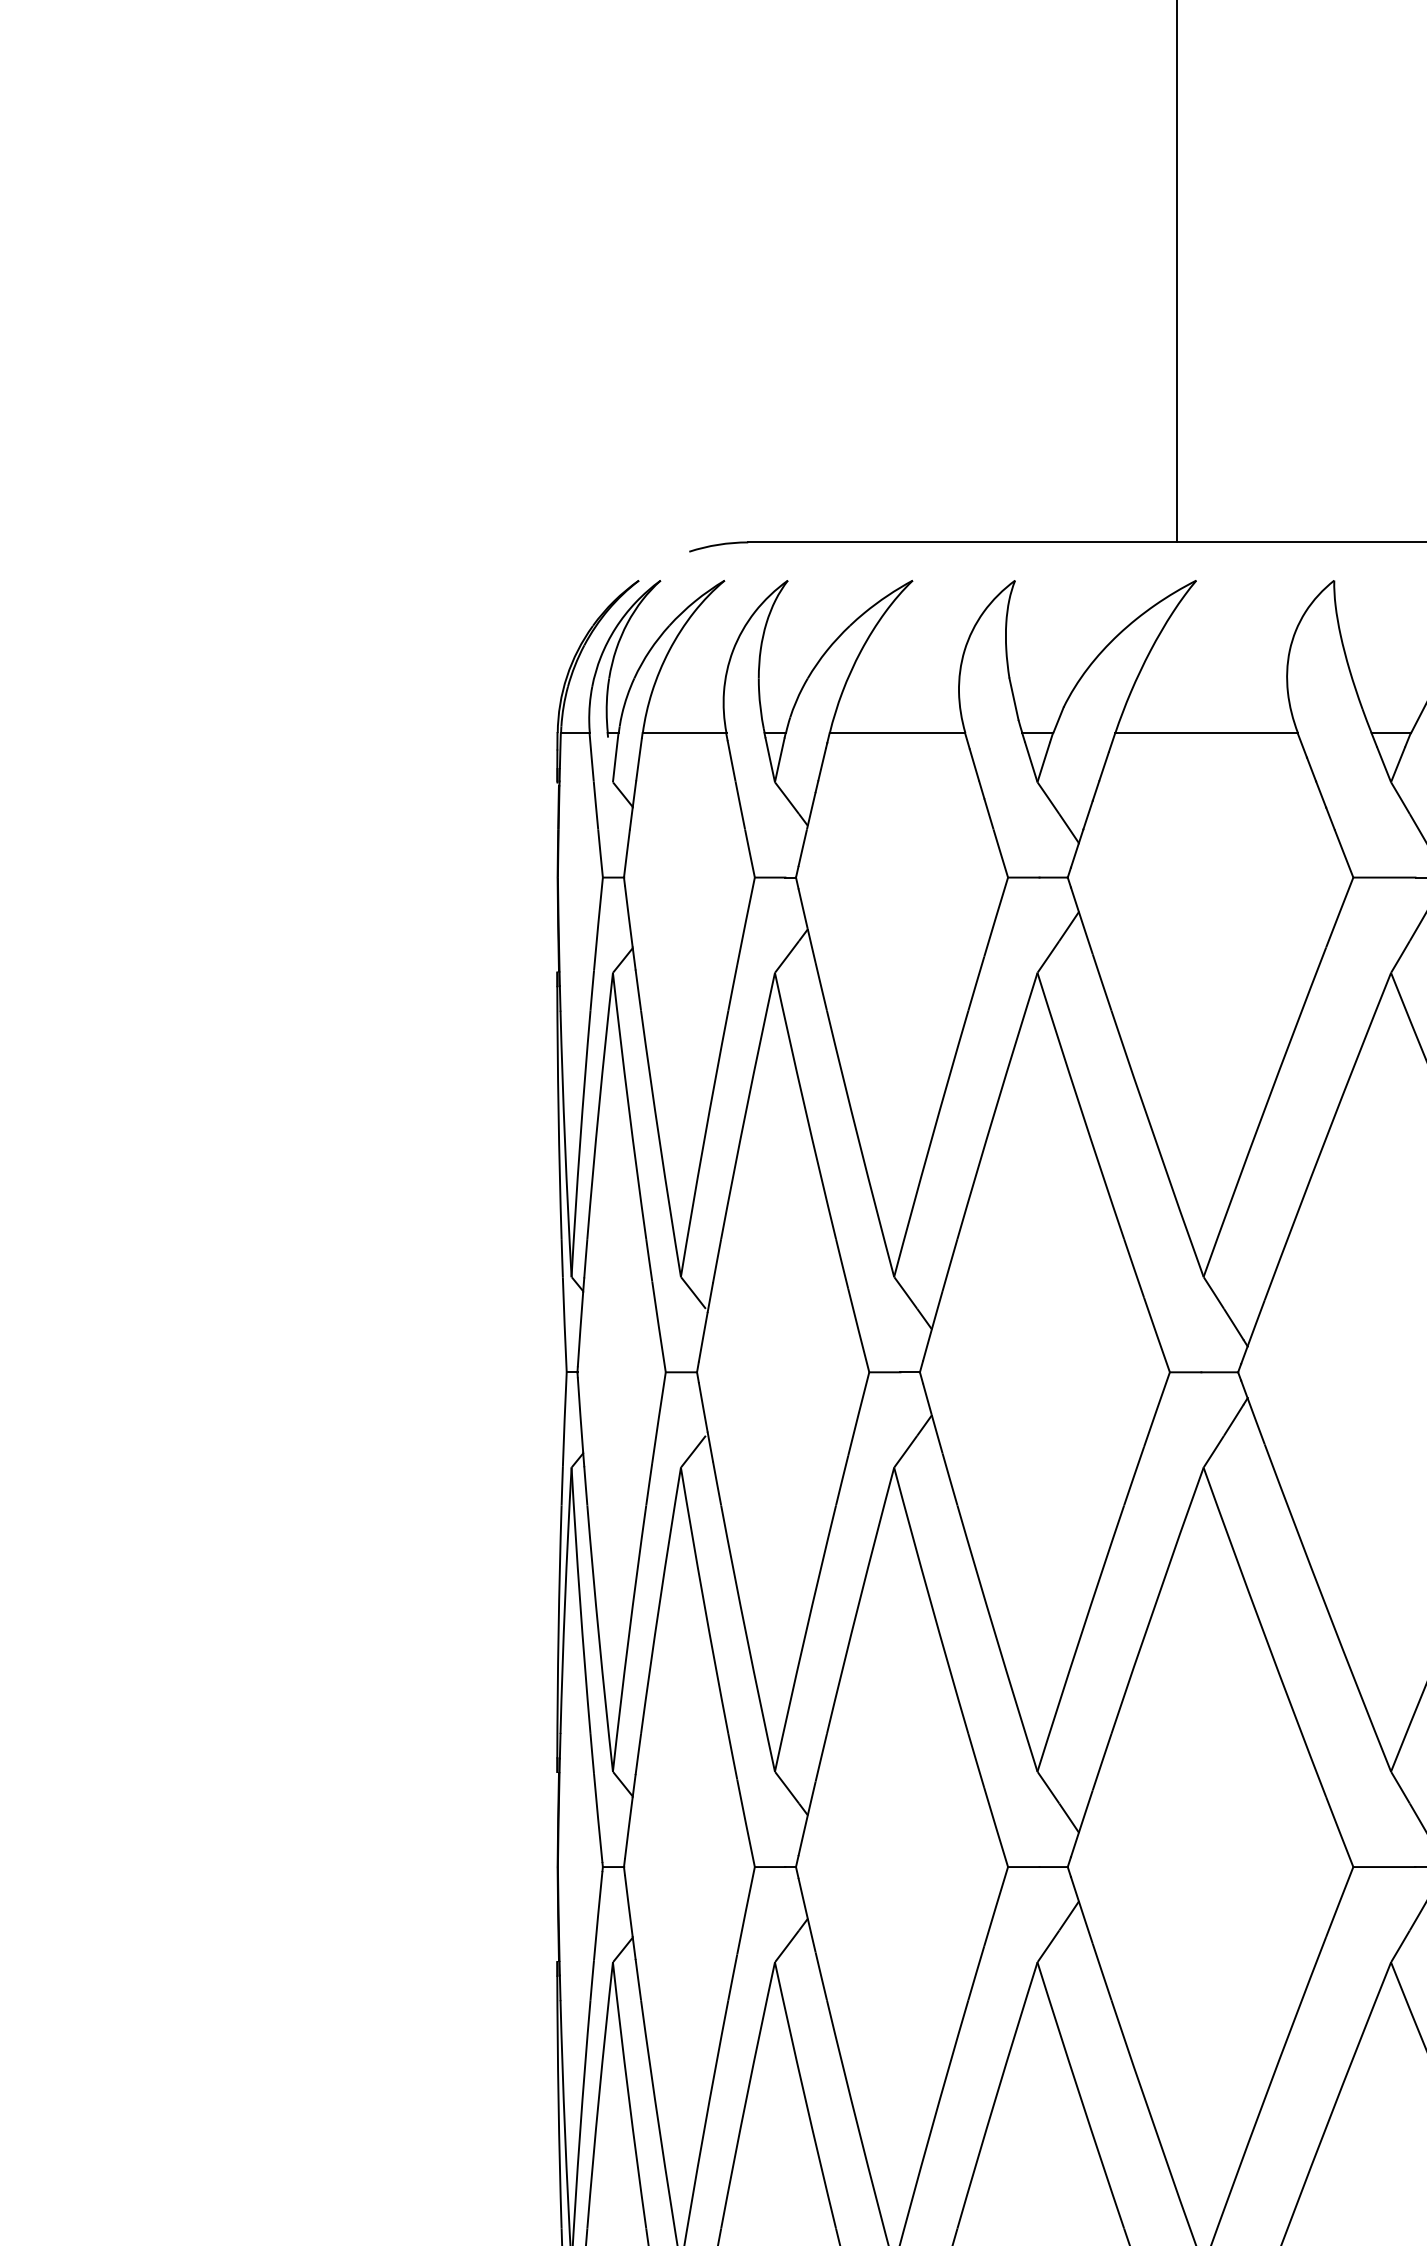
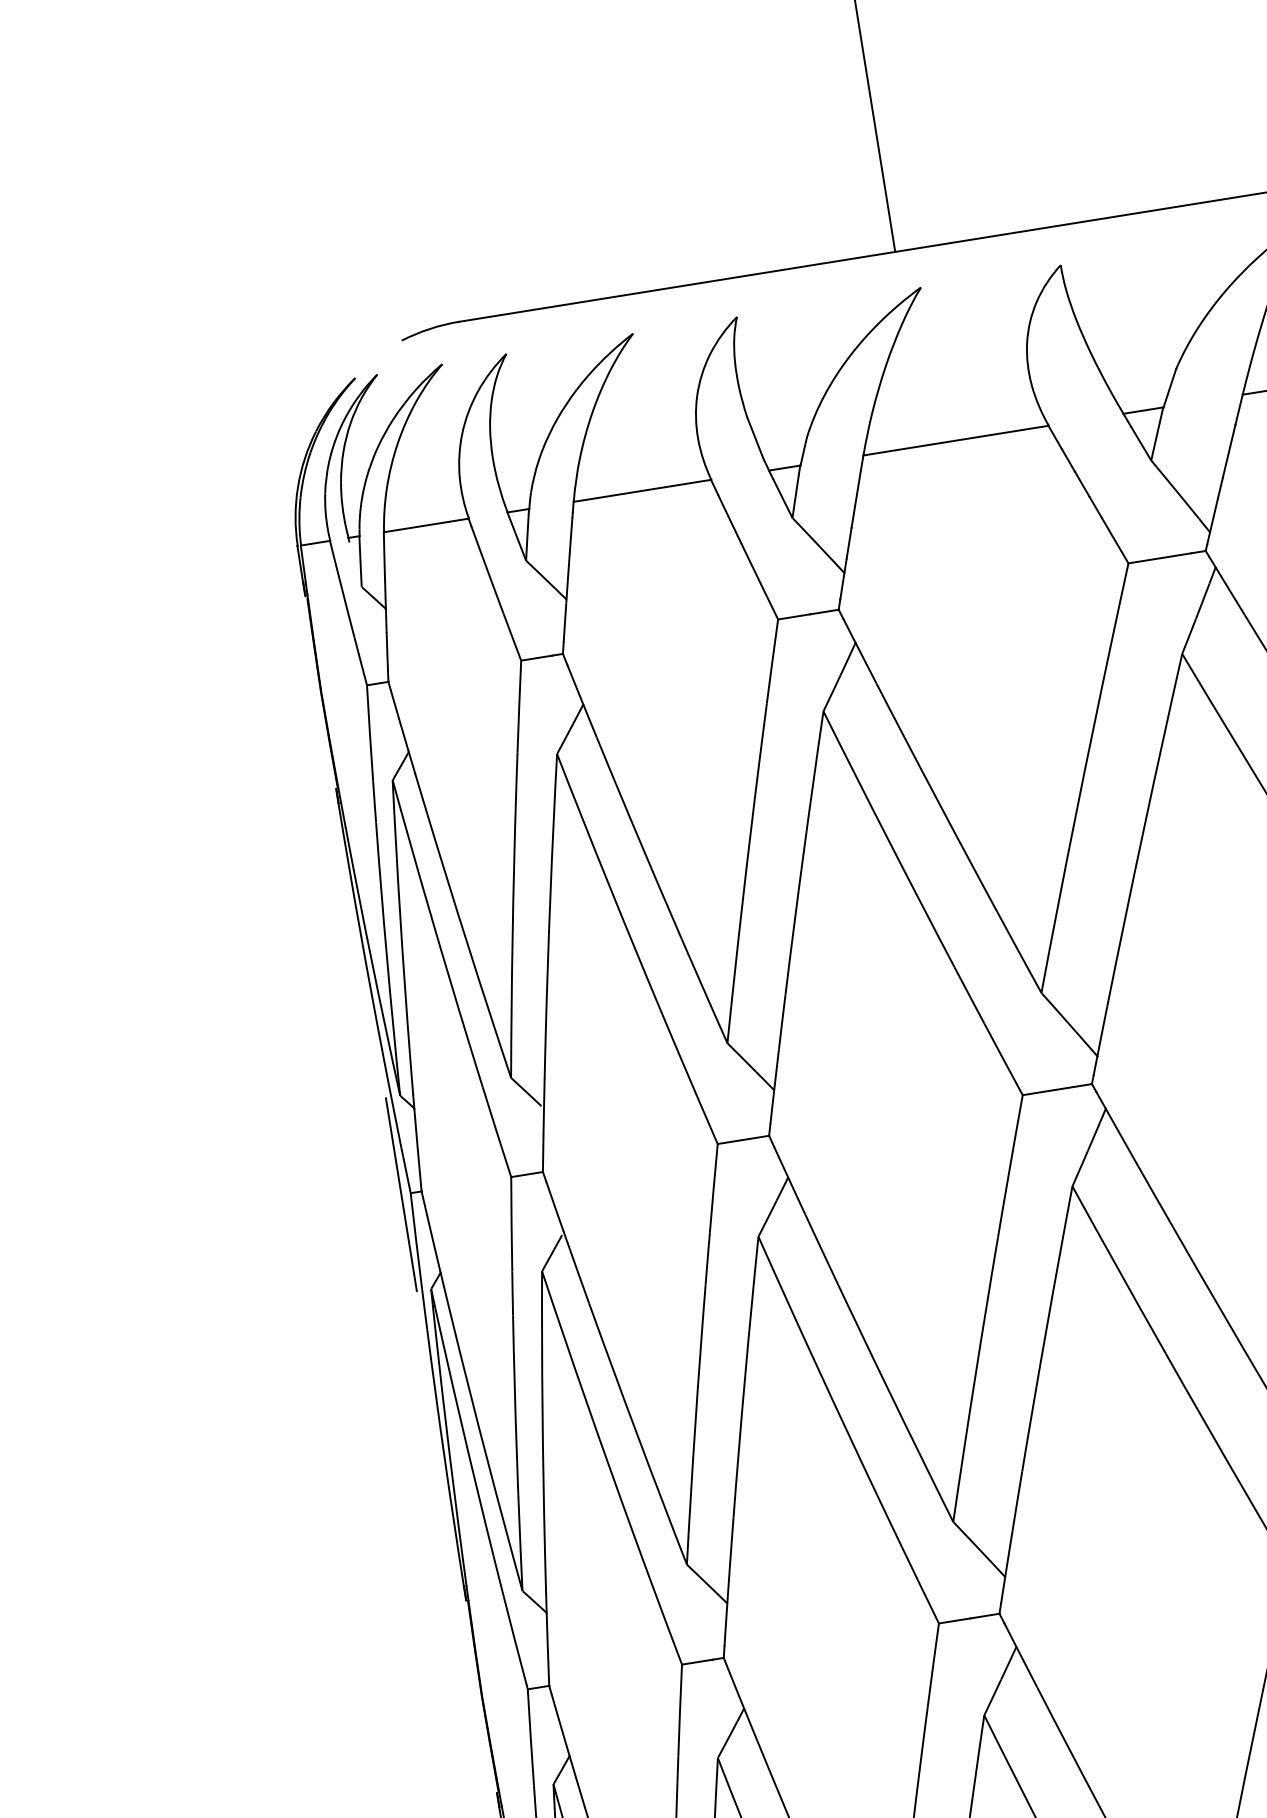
line: (557, 1372) -> (401, 1194), added

